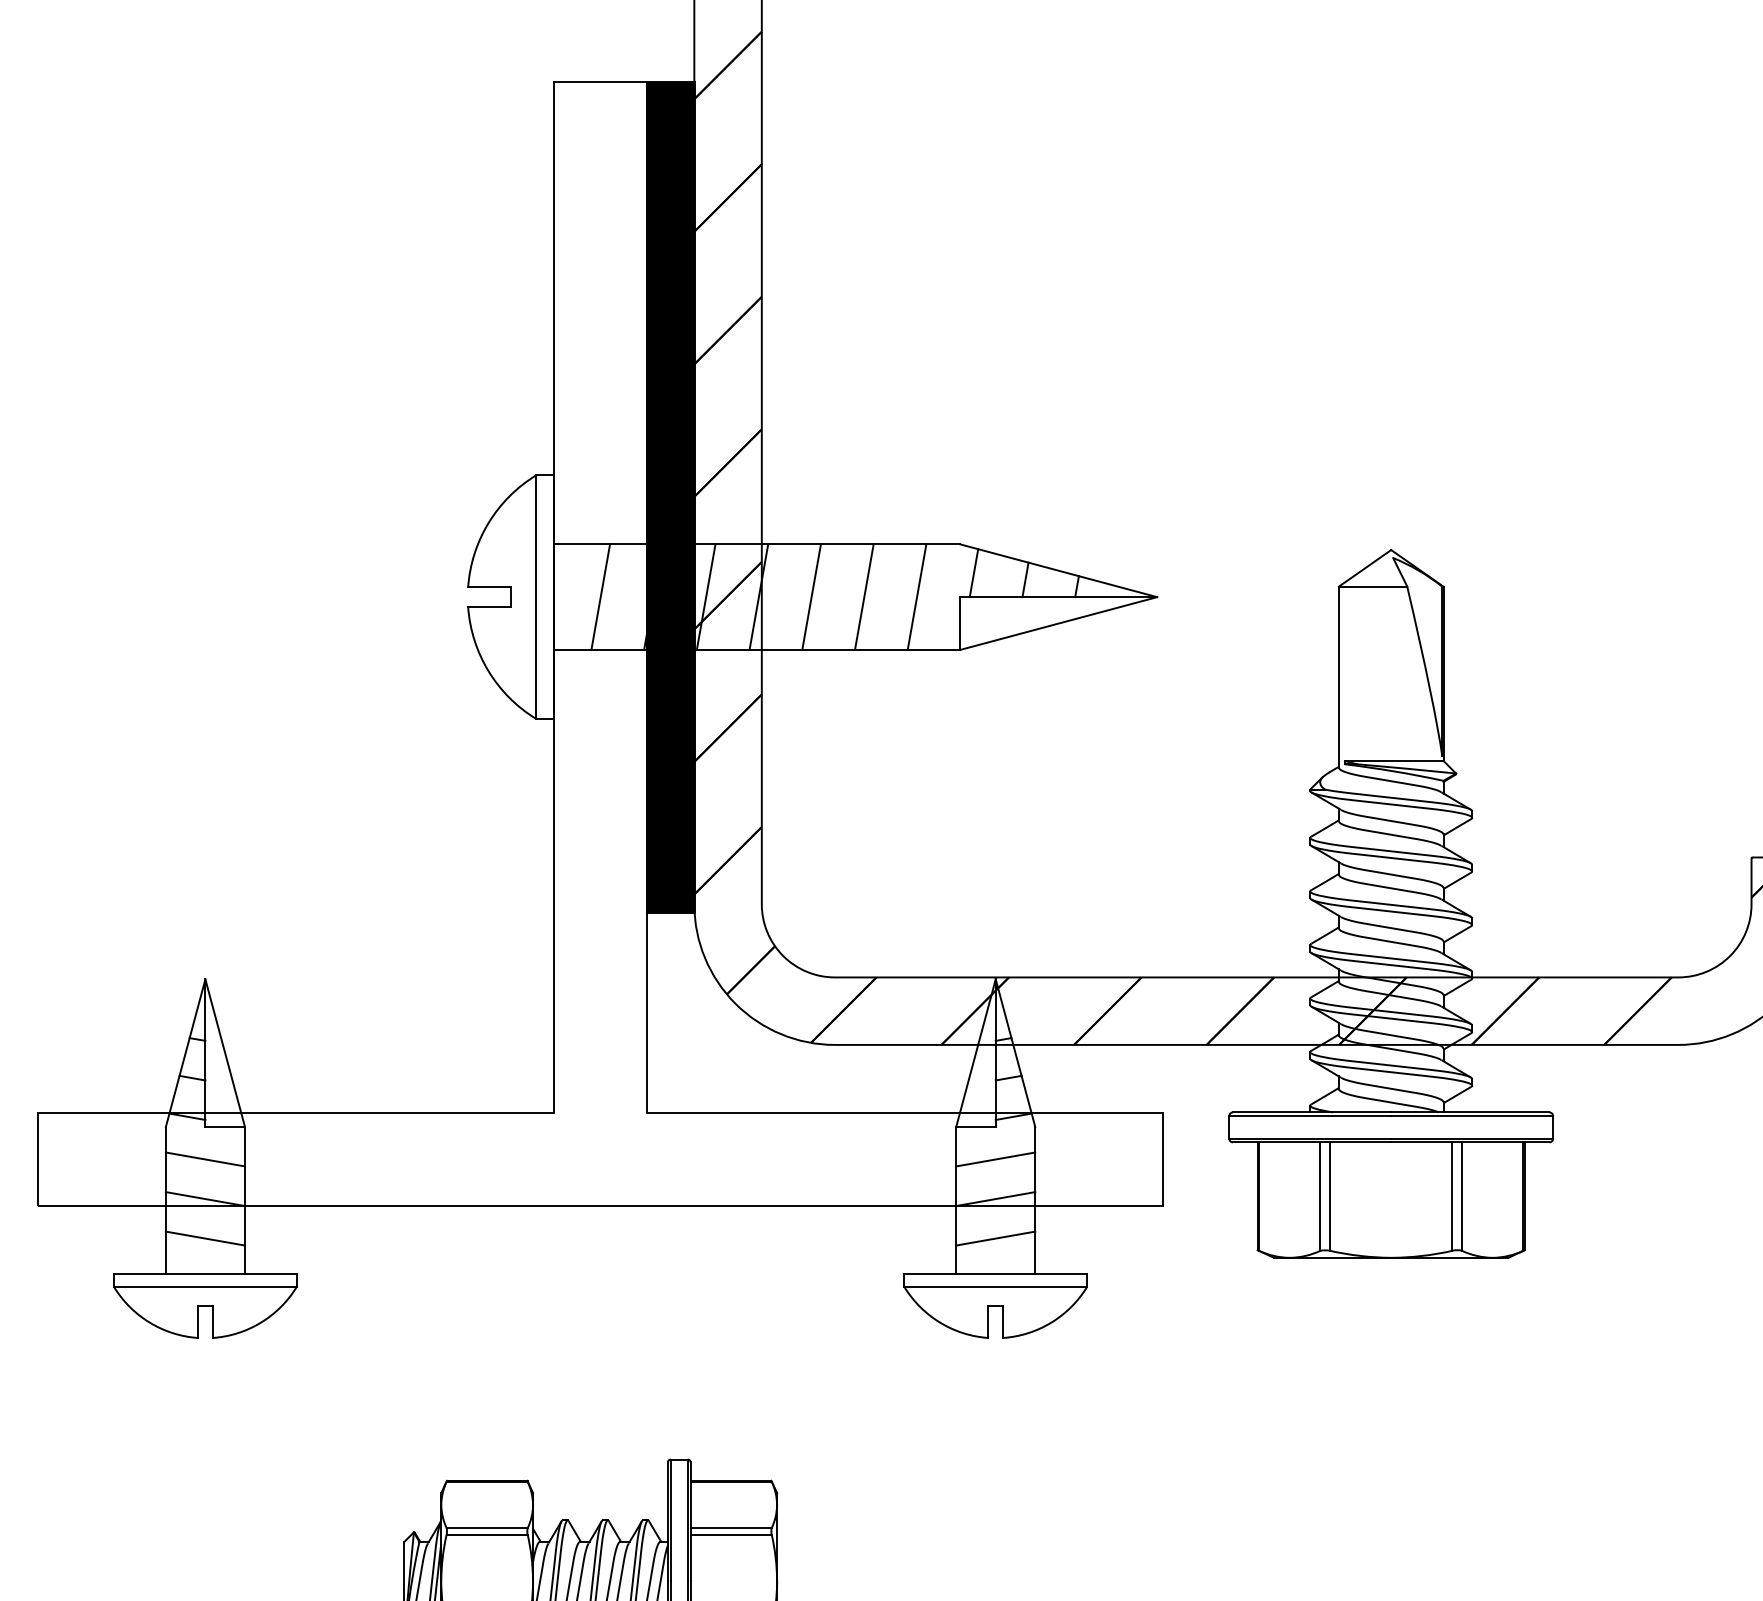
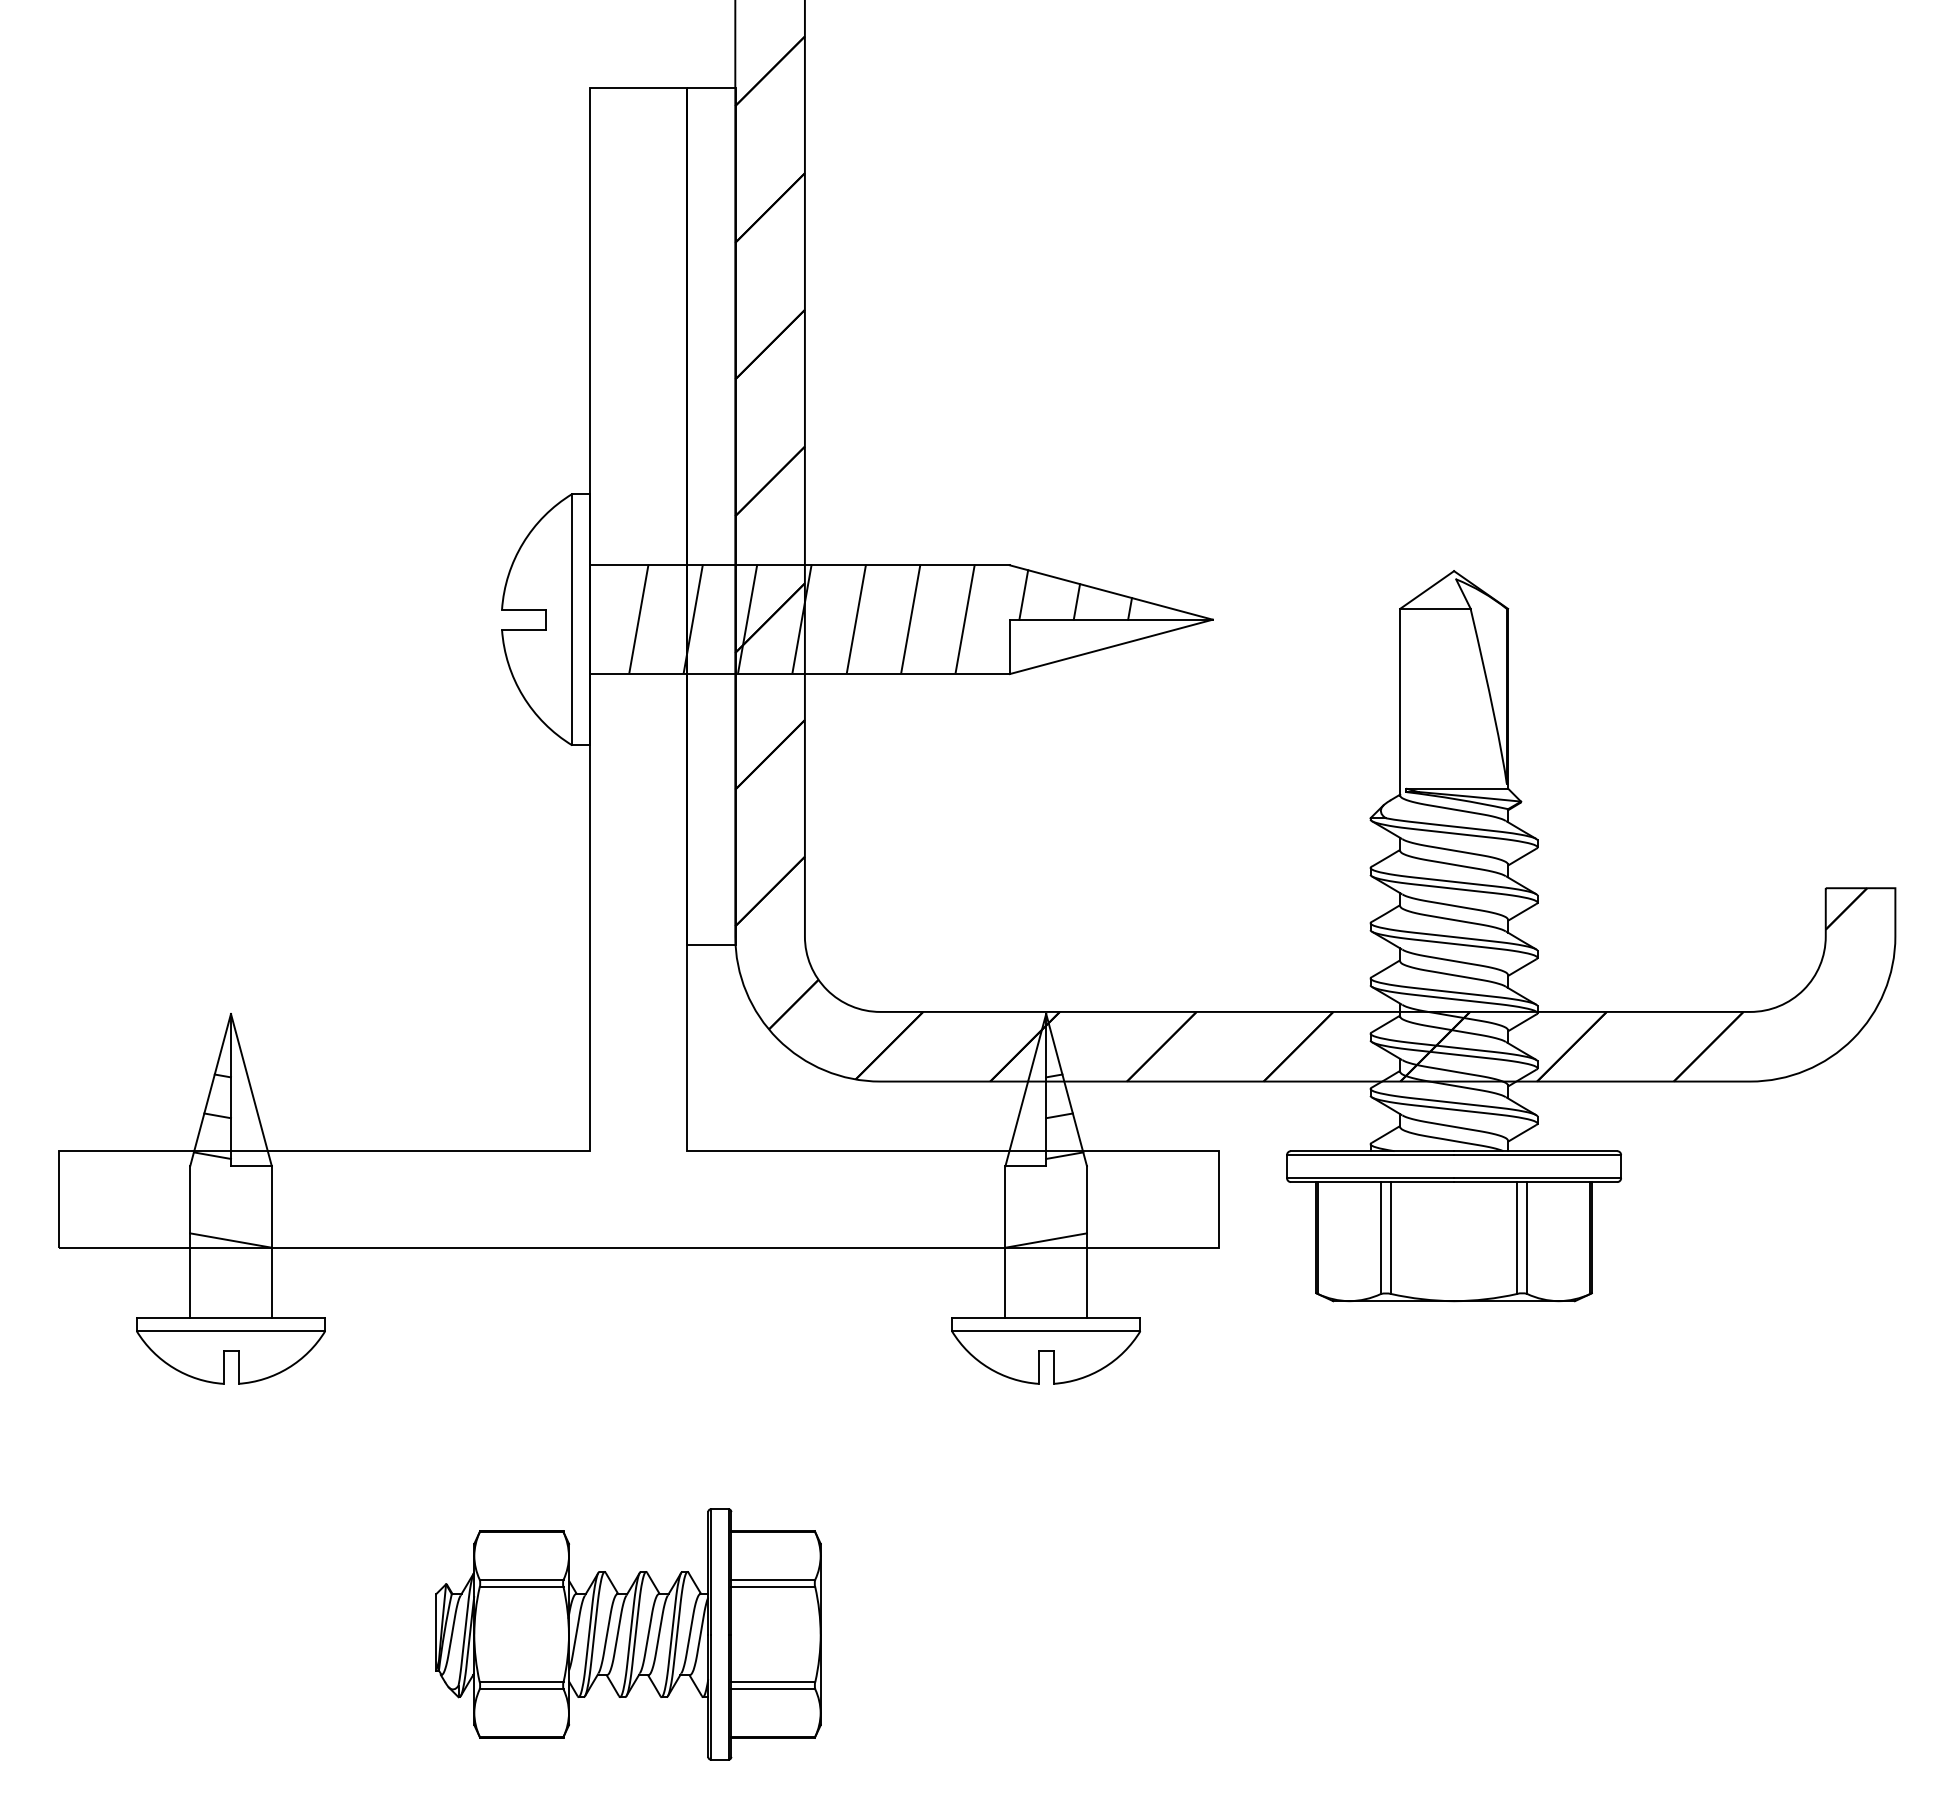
fill: (670, 497) -> (710, 516), removed
line: (204, 1159) -> (230, 1199), removed
line: (996, 1159) -> (1046, 1199), removed
line: (204, 1238) -> (230, 1281), removed
line: (996, 1238) -> (1046, 1281), removed

